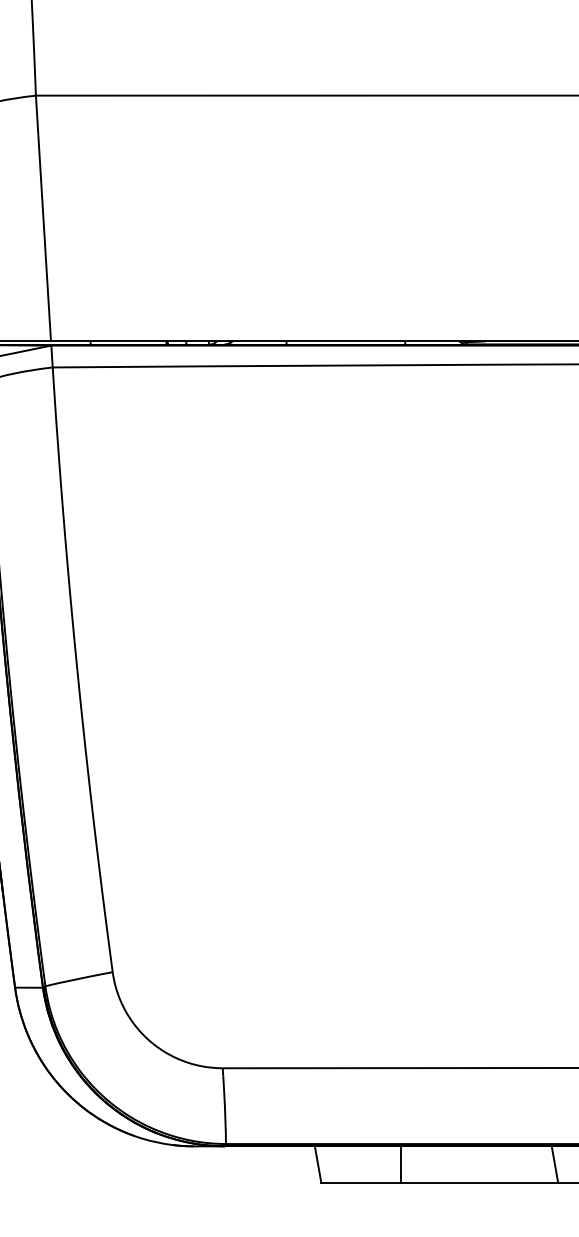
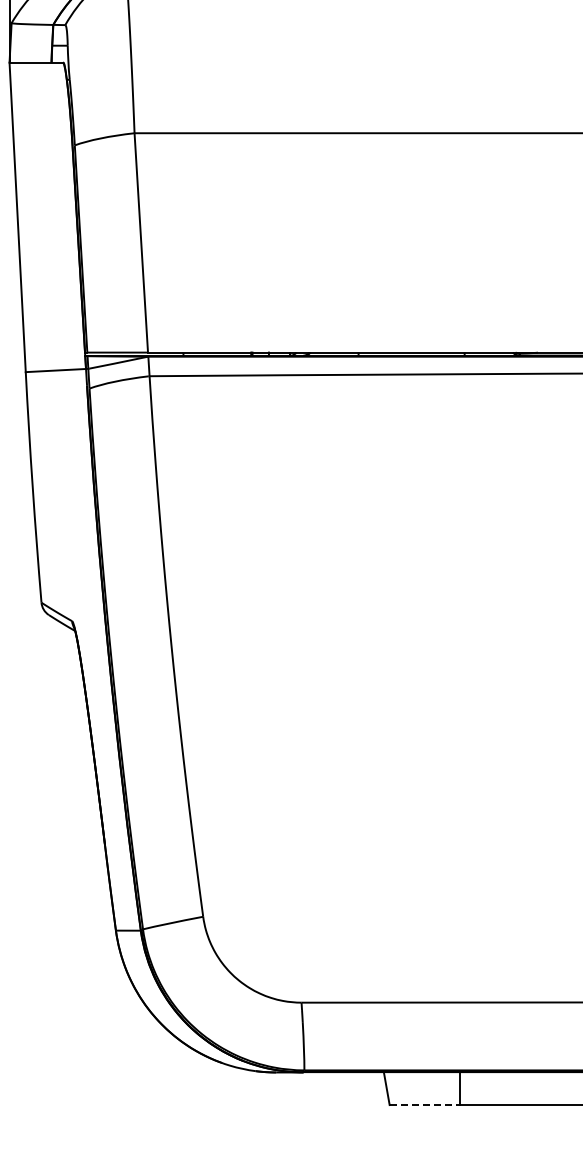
line: (361, 1183) -> (425, 1105), solid -> dashed

